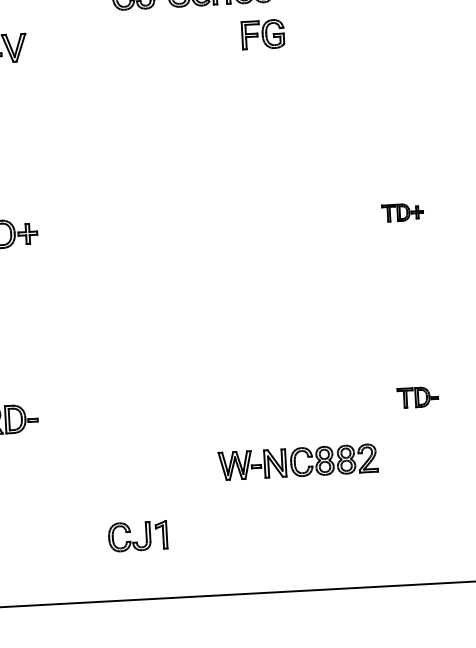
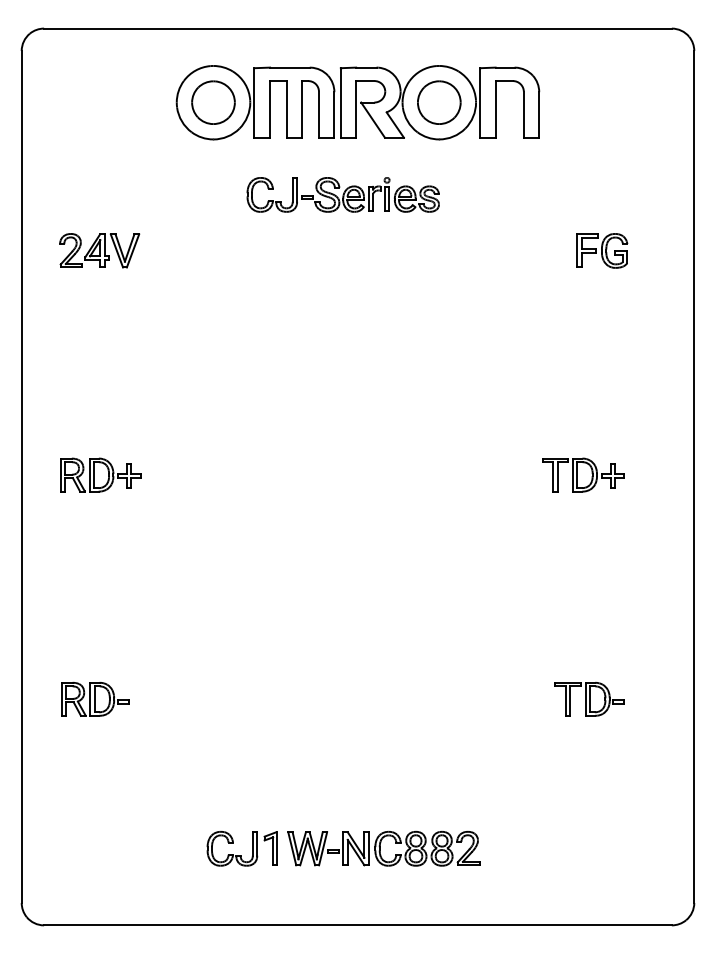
part: (263, 34) -> (602, 250), moved
part: (402, 212) -> (583, 474), size x1.67
part: (417, 397) -> (589, 699), size x1.43
part: (297, 462) -> (383, 848), moved

